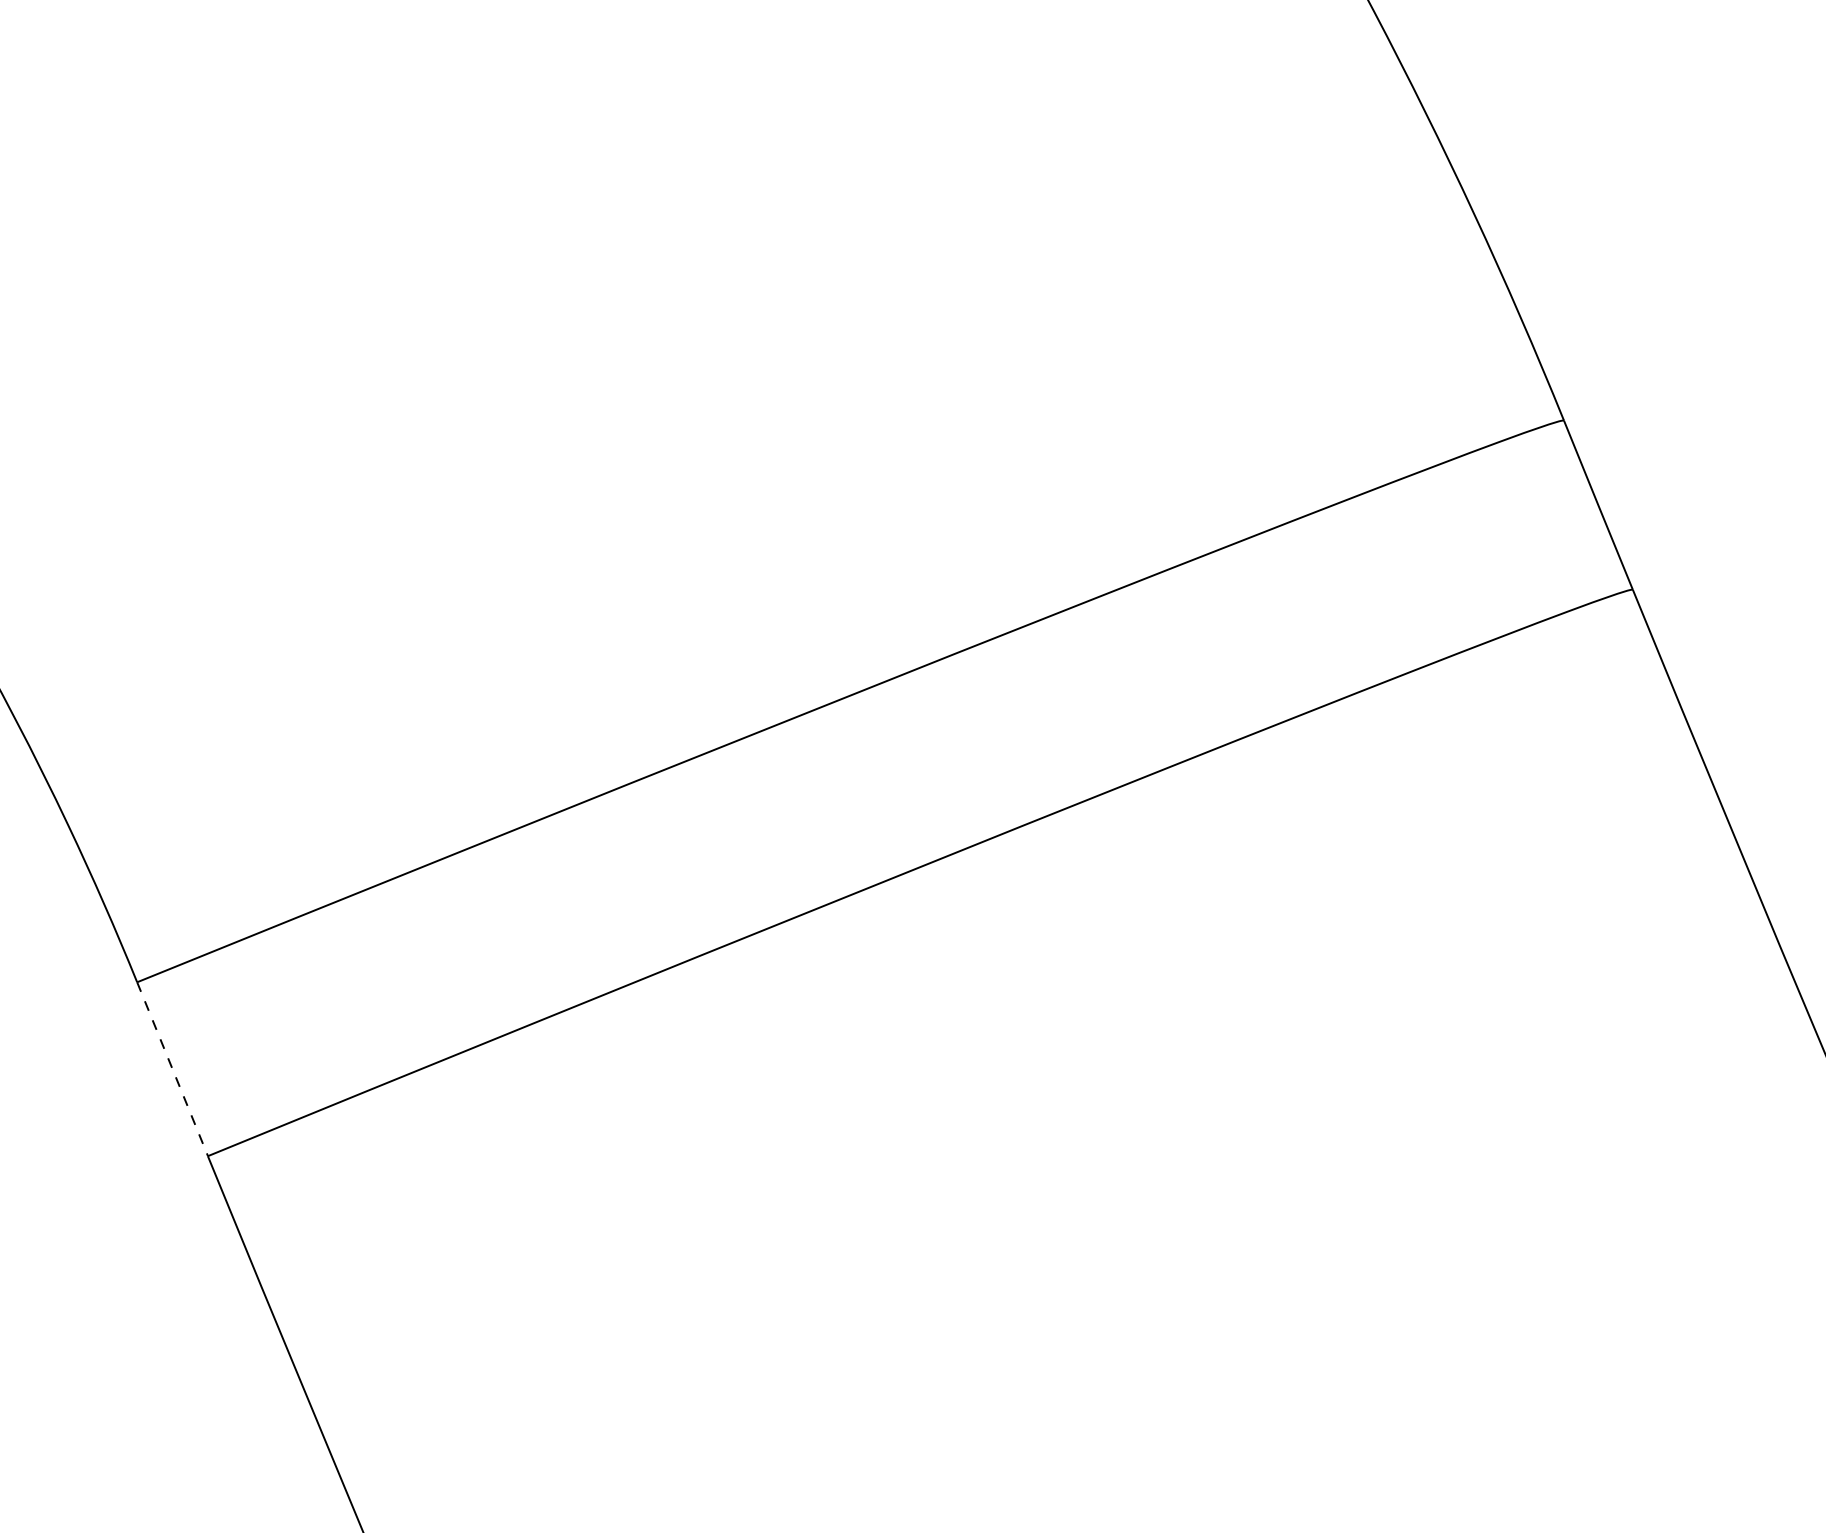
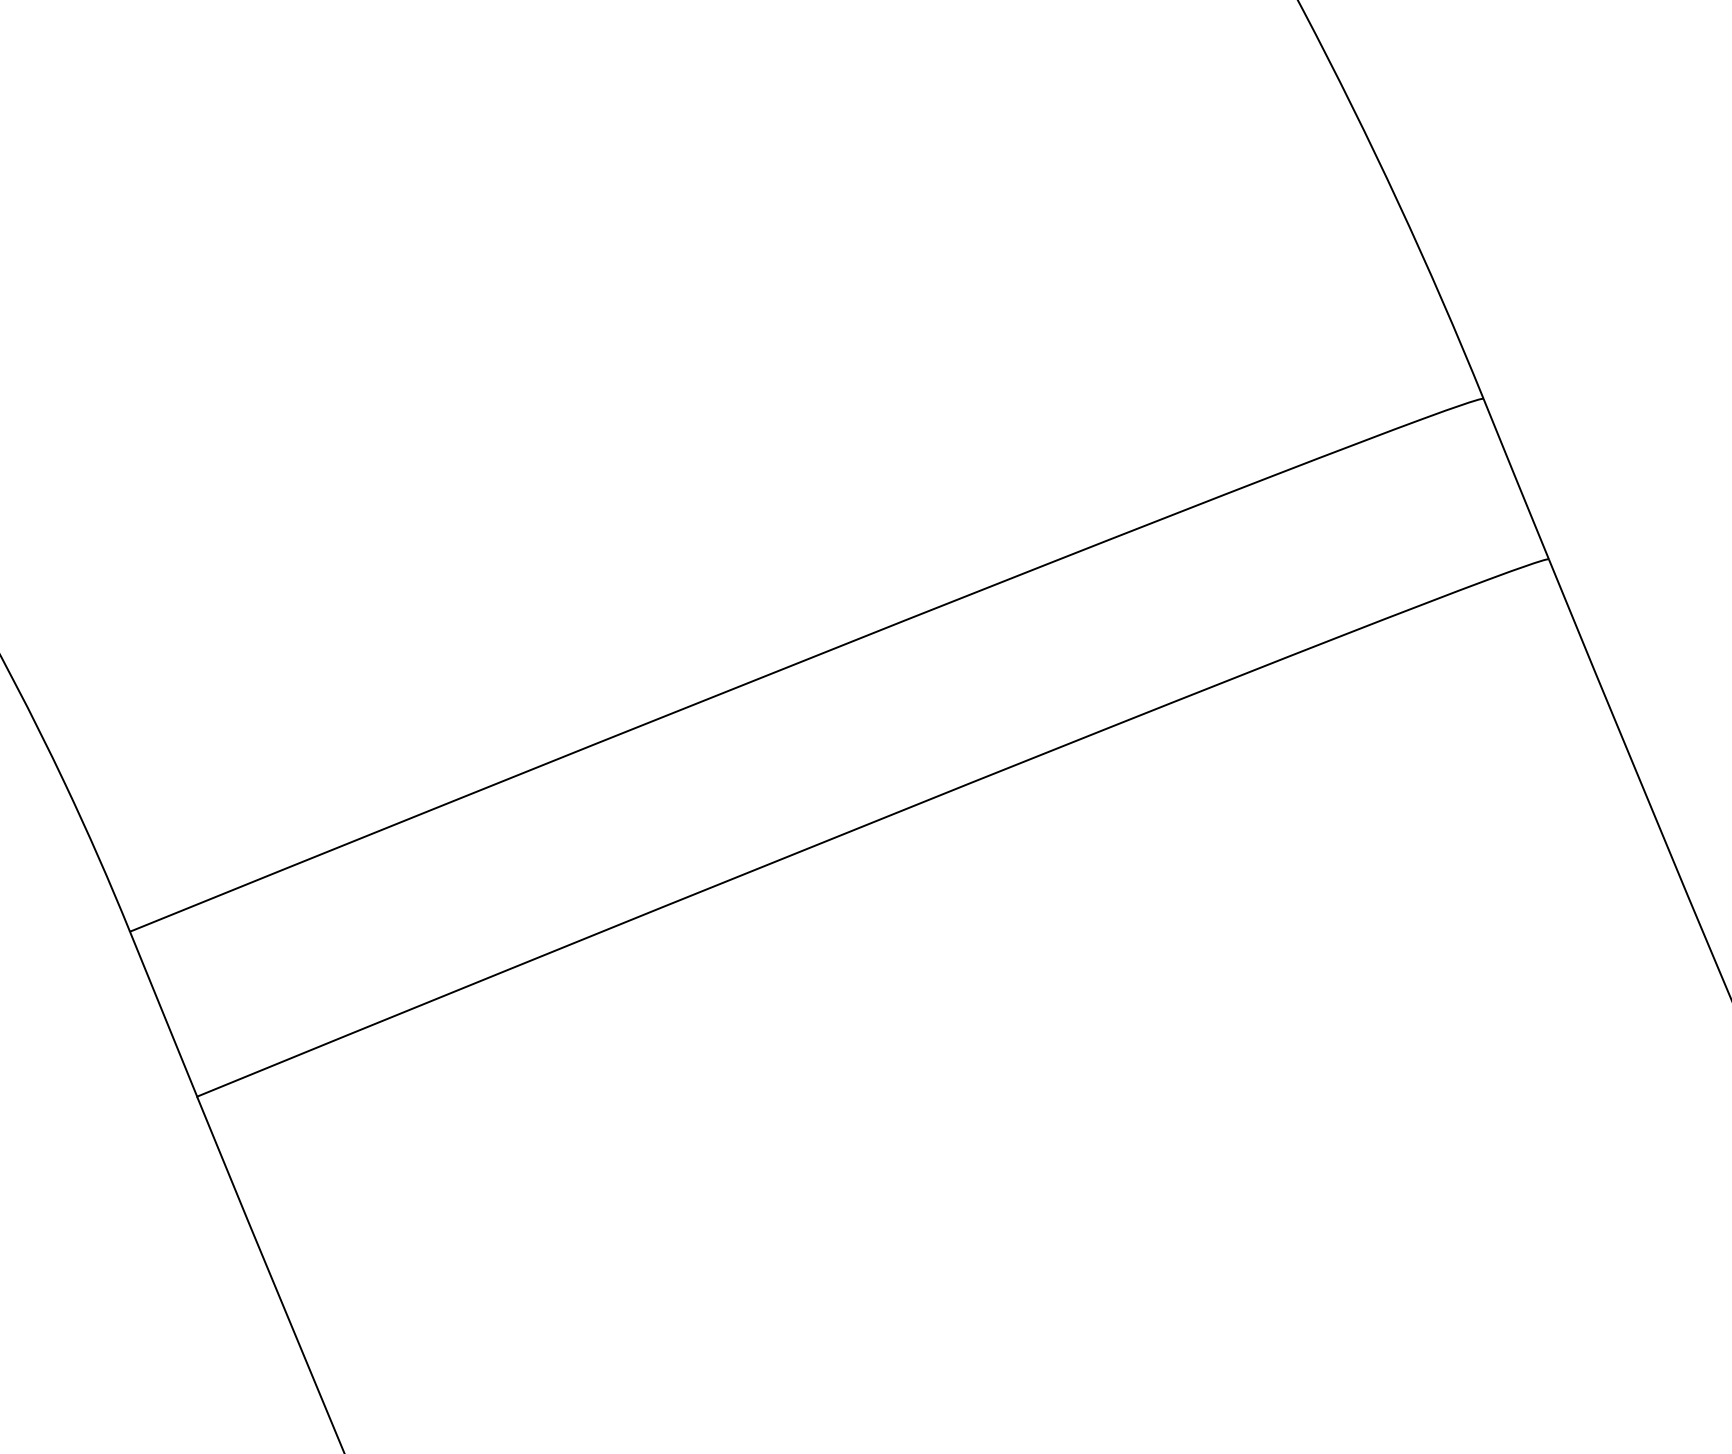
line: (172, 1069) -> (163, 1014), dashed -> solid

